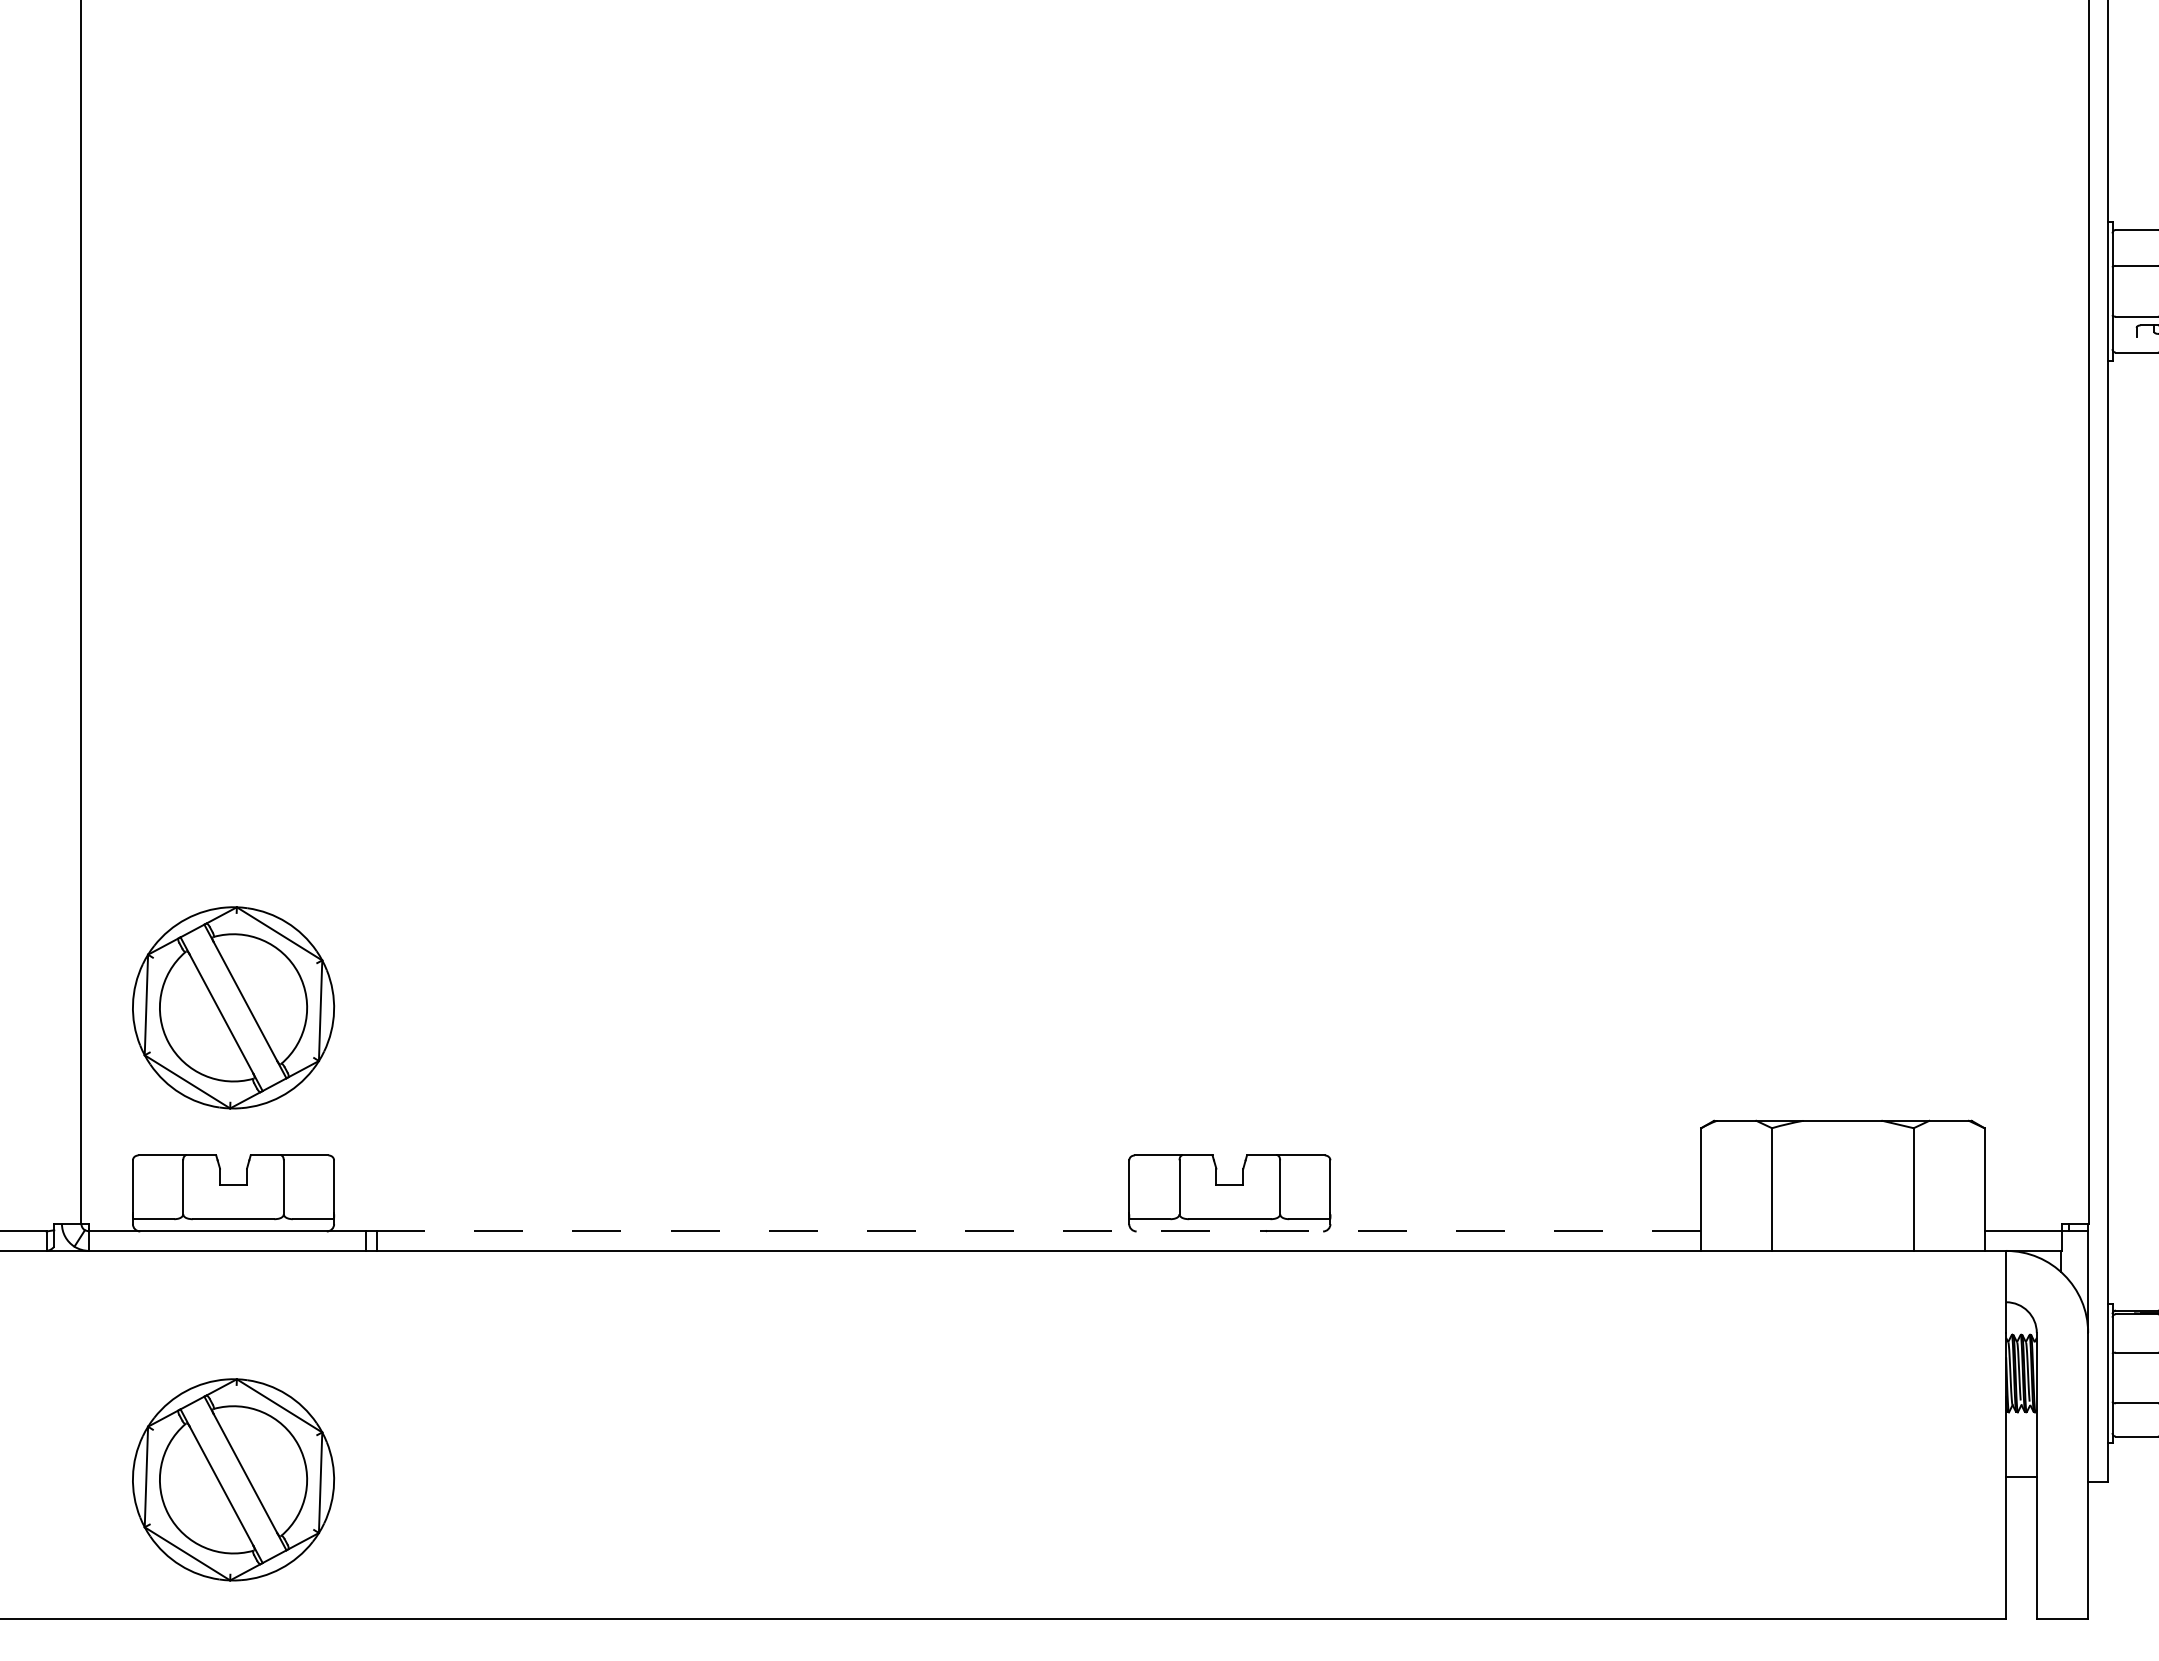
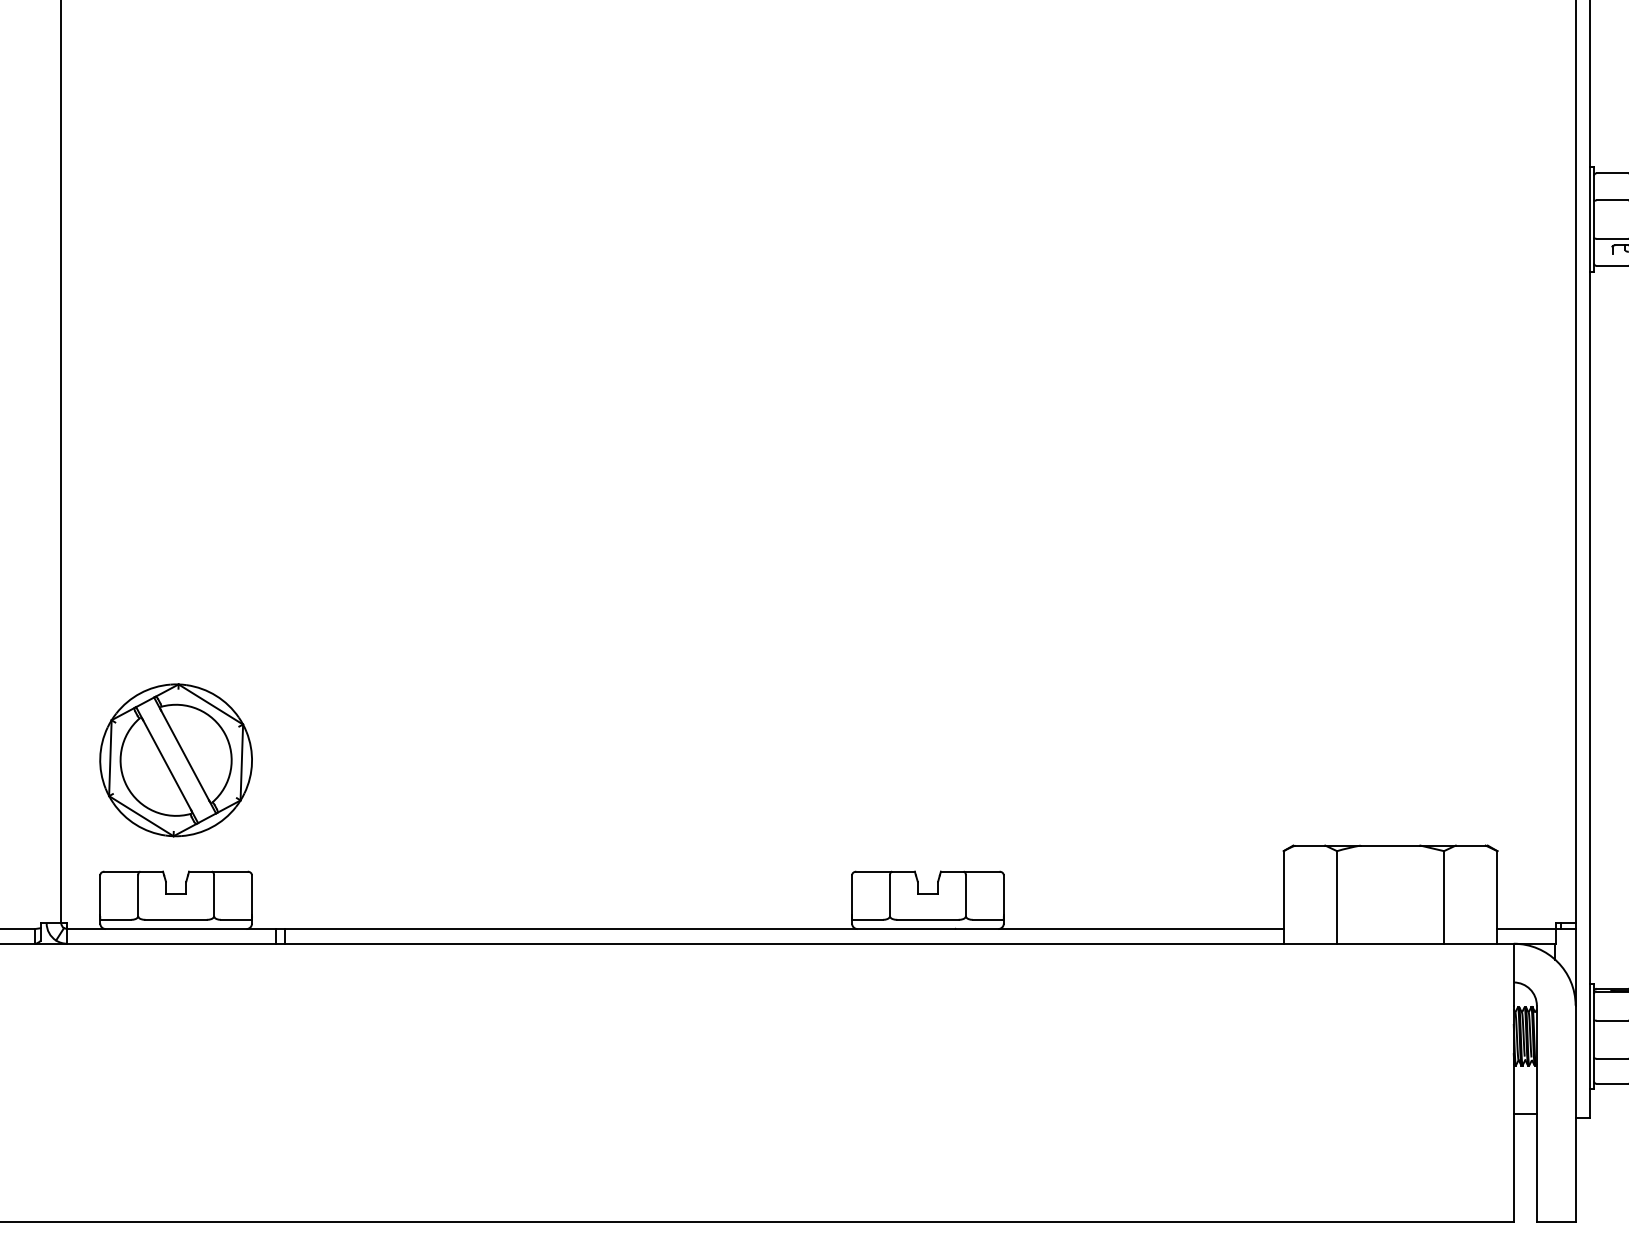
line: (1039, 1231) -> (784, 929), dashed -> solid
part: (233, 1479) -> (176, 1116), removed

